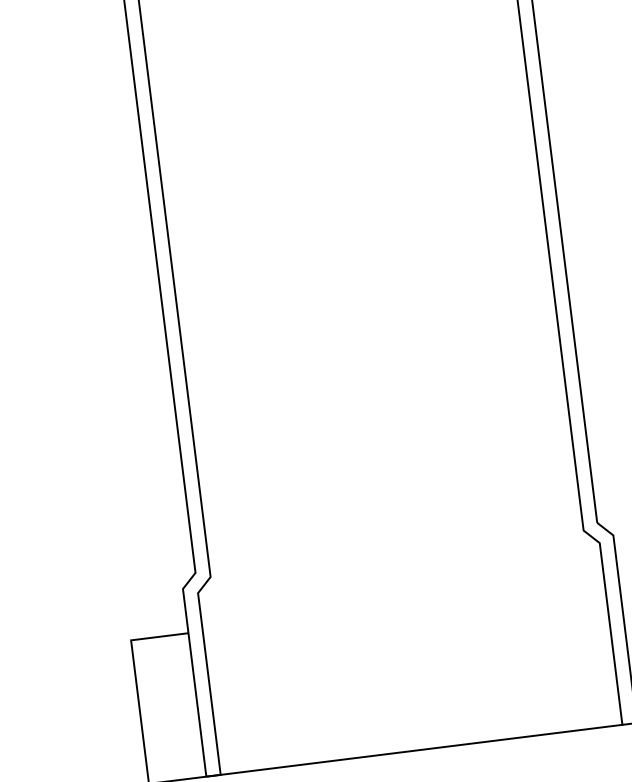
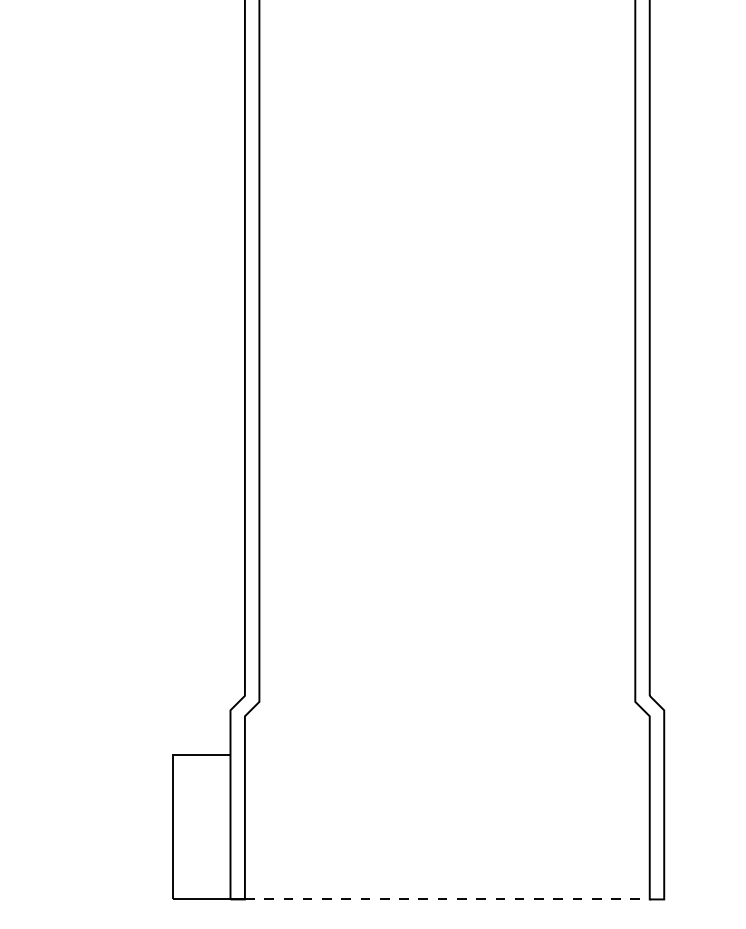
line: (421, 749) -> (447, 899), solid -> dashed

